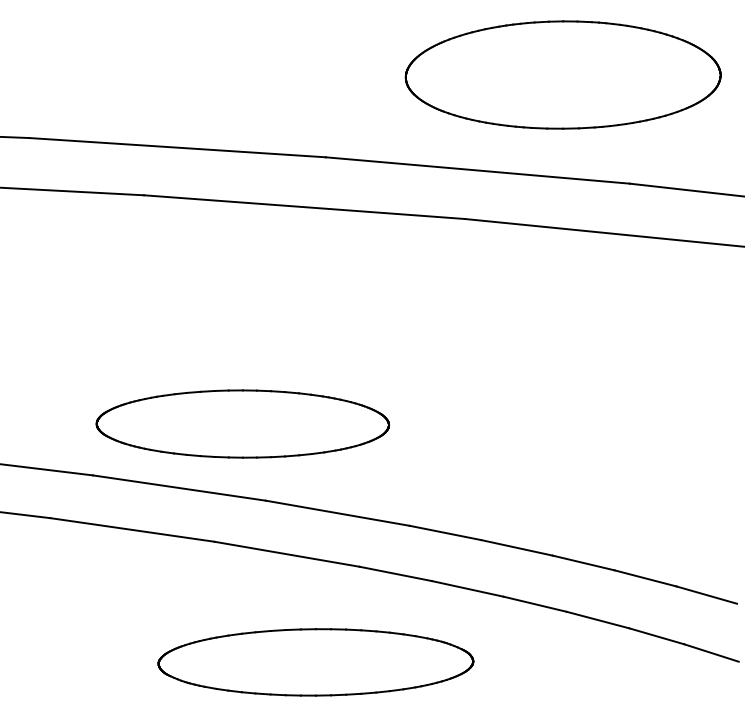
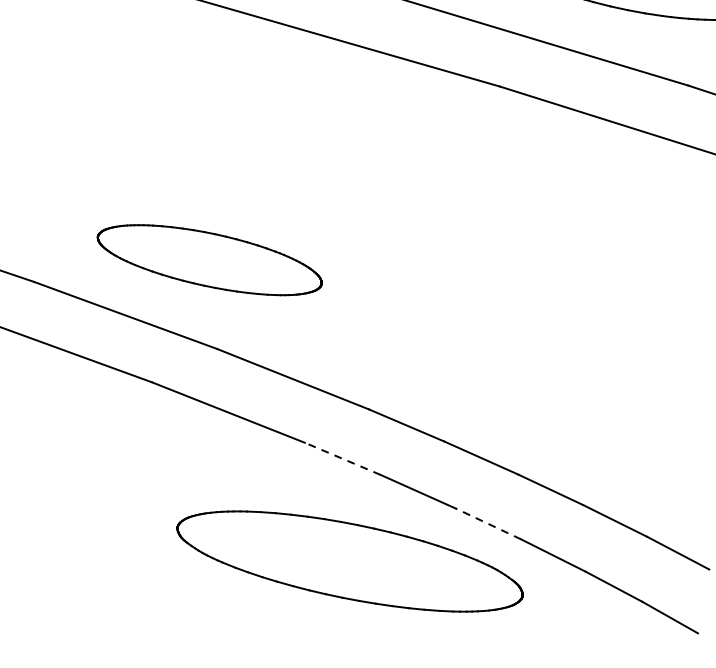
part: (242, 423) -> (209, 259), size x0.7
line: (395, 573) -> (342, 458), solid -> dashed
line: (534, 604) -> (487, 524), solid -> dashed
part: (315, 662) -> (349, 561), moved

